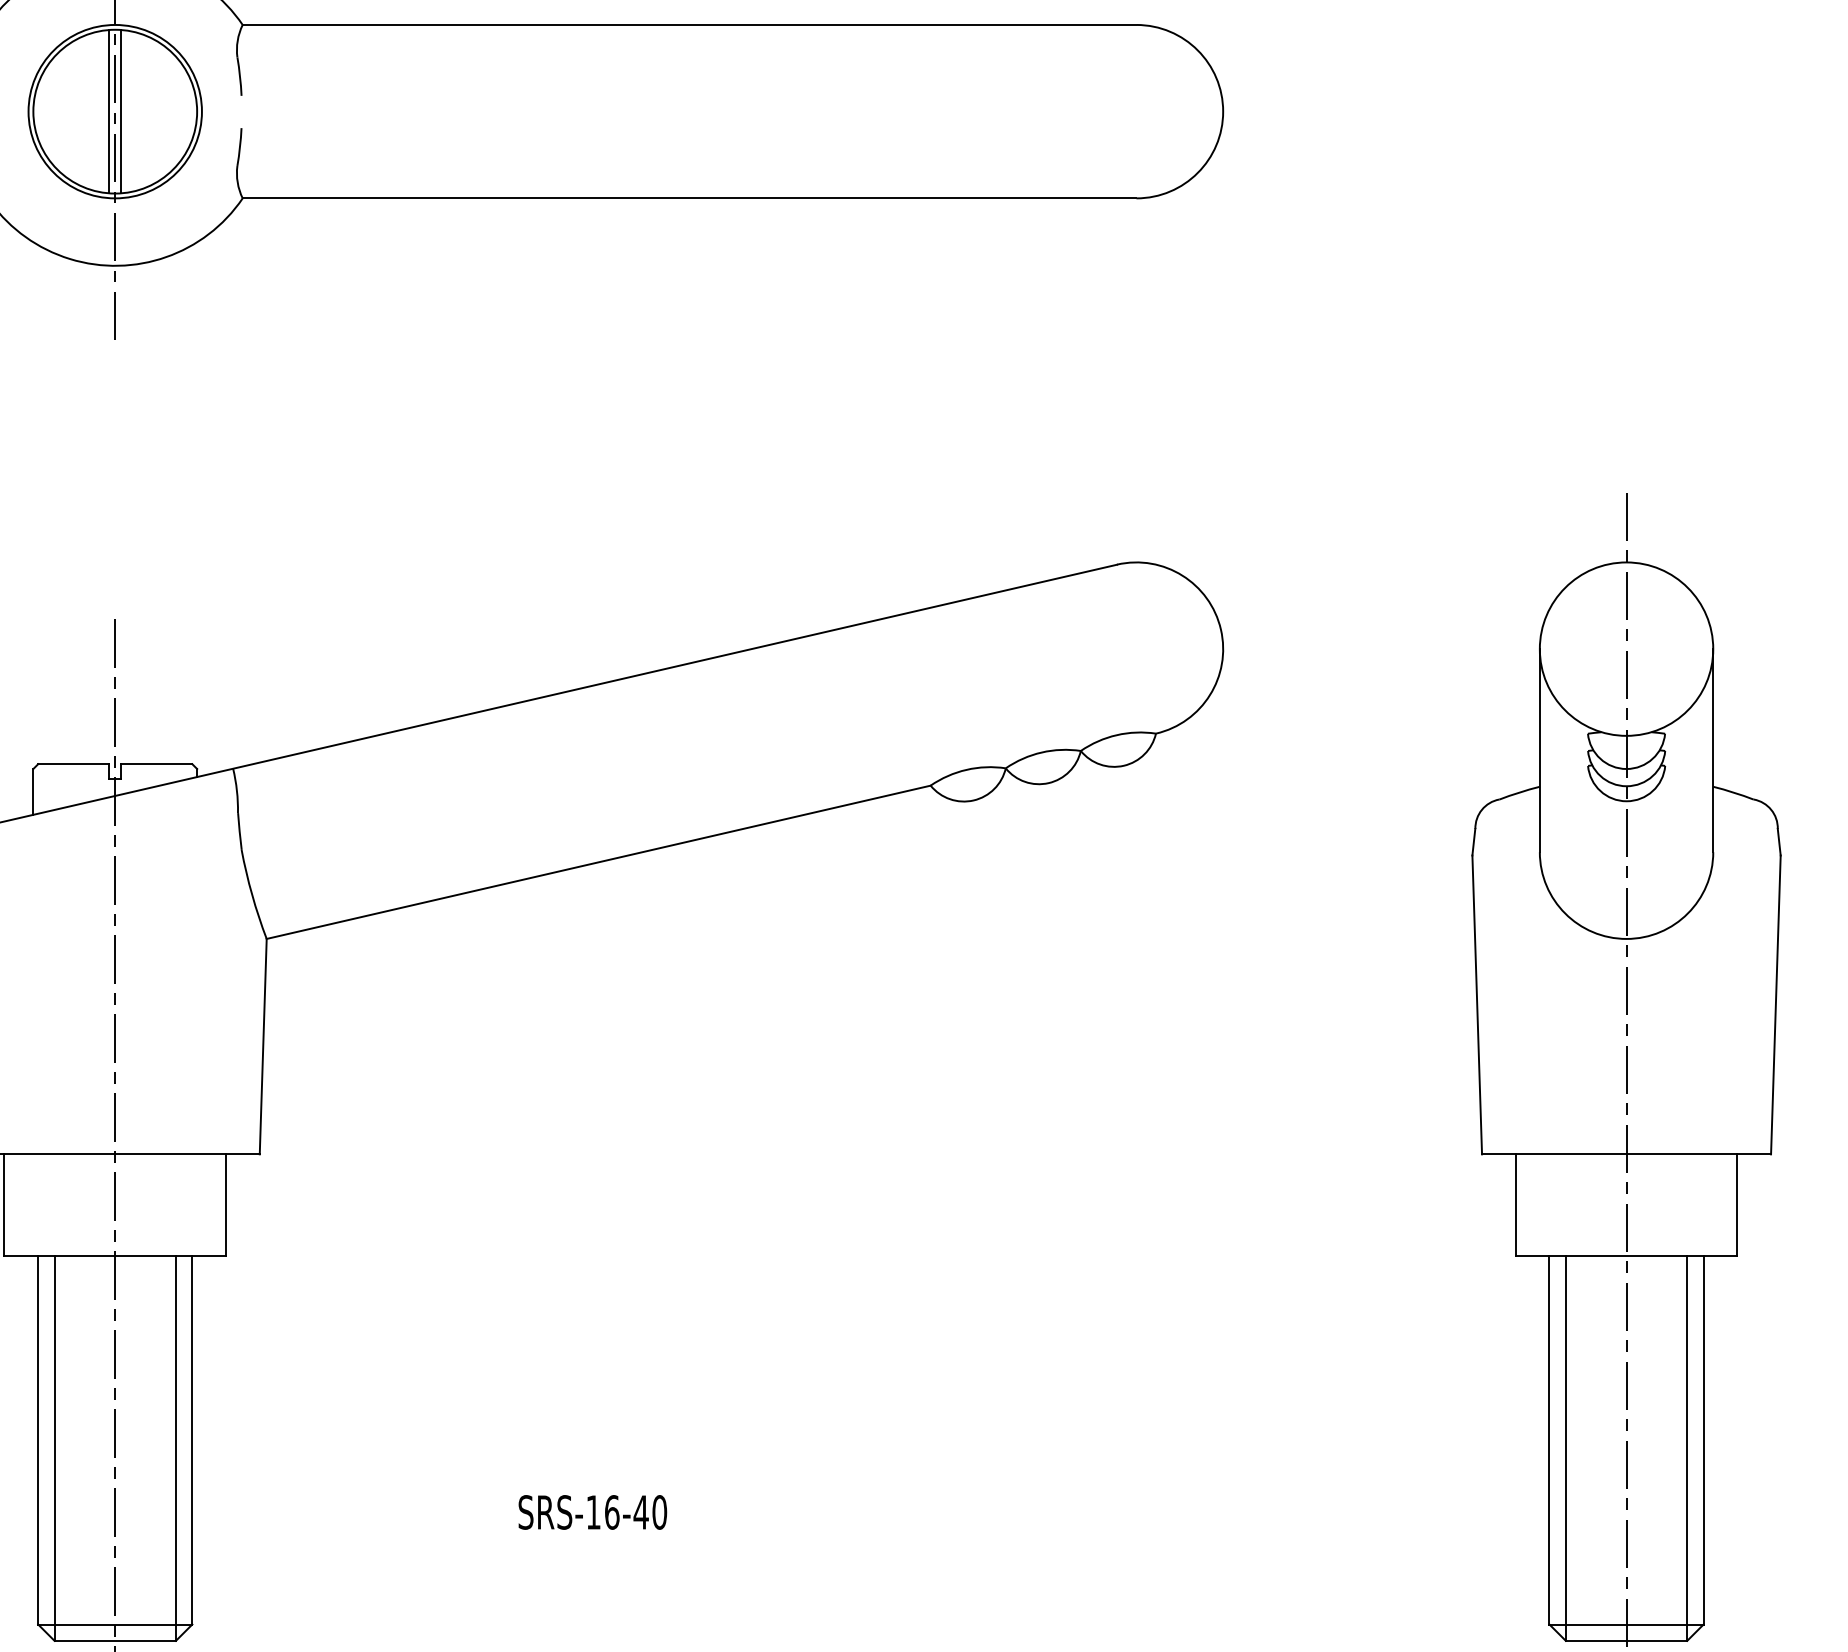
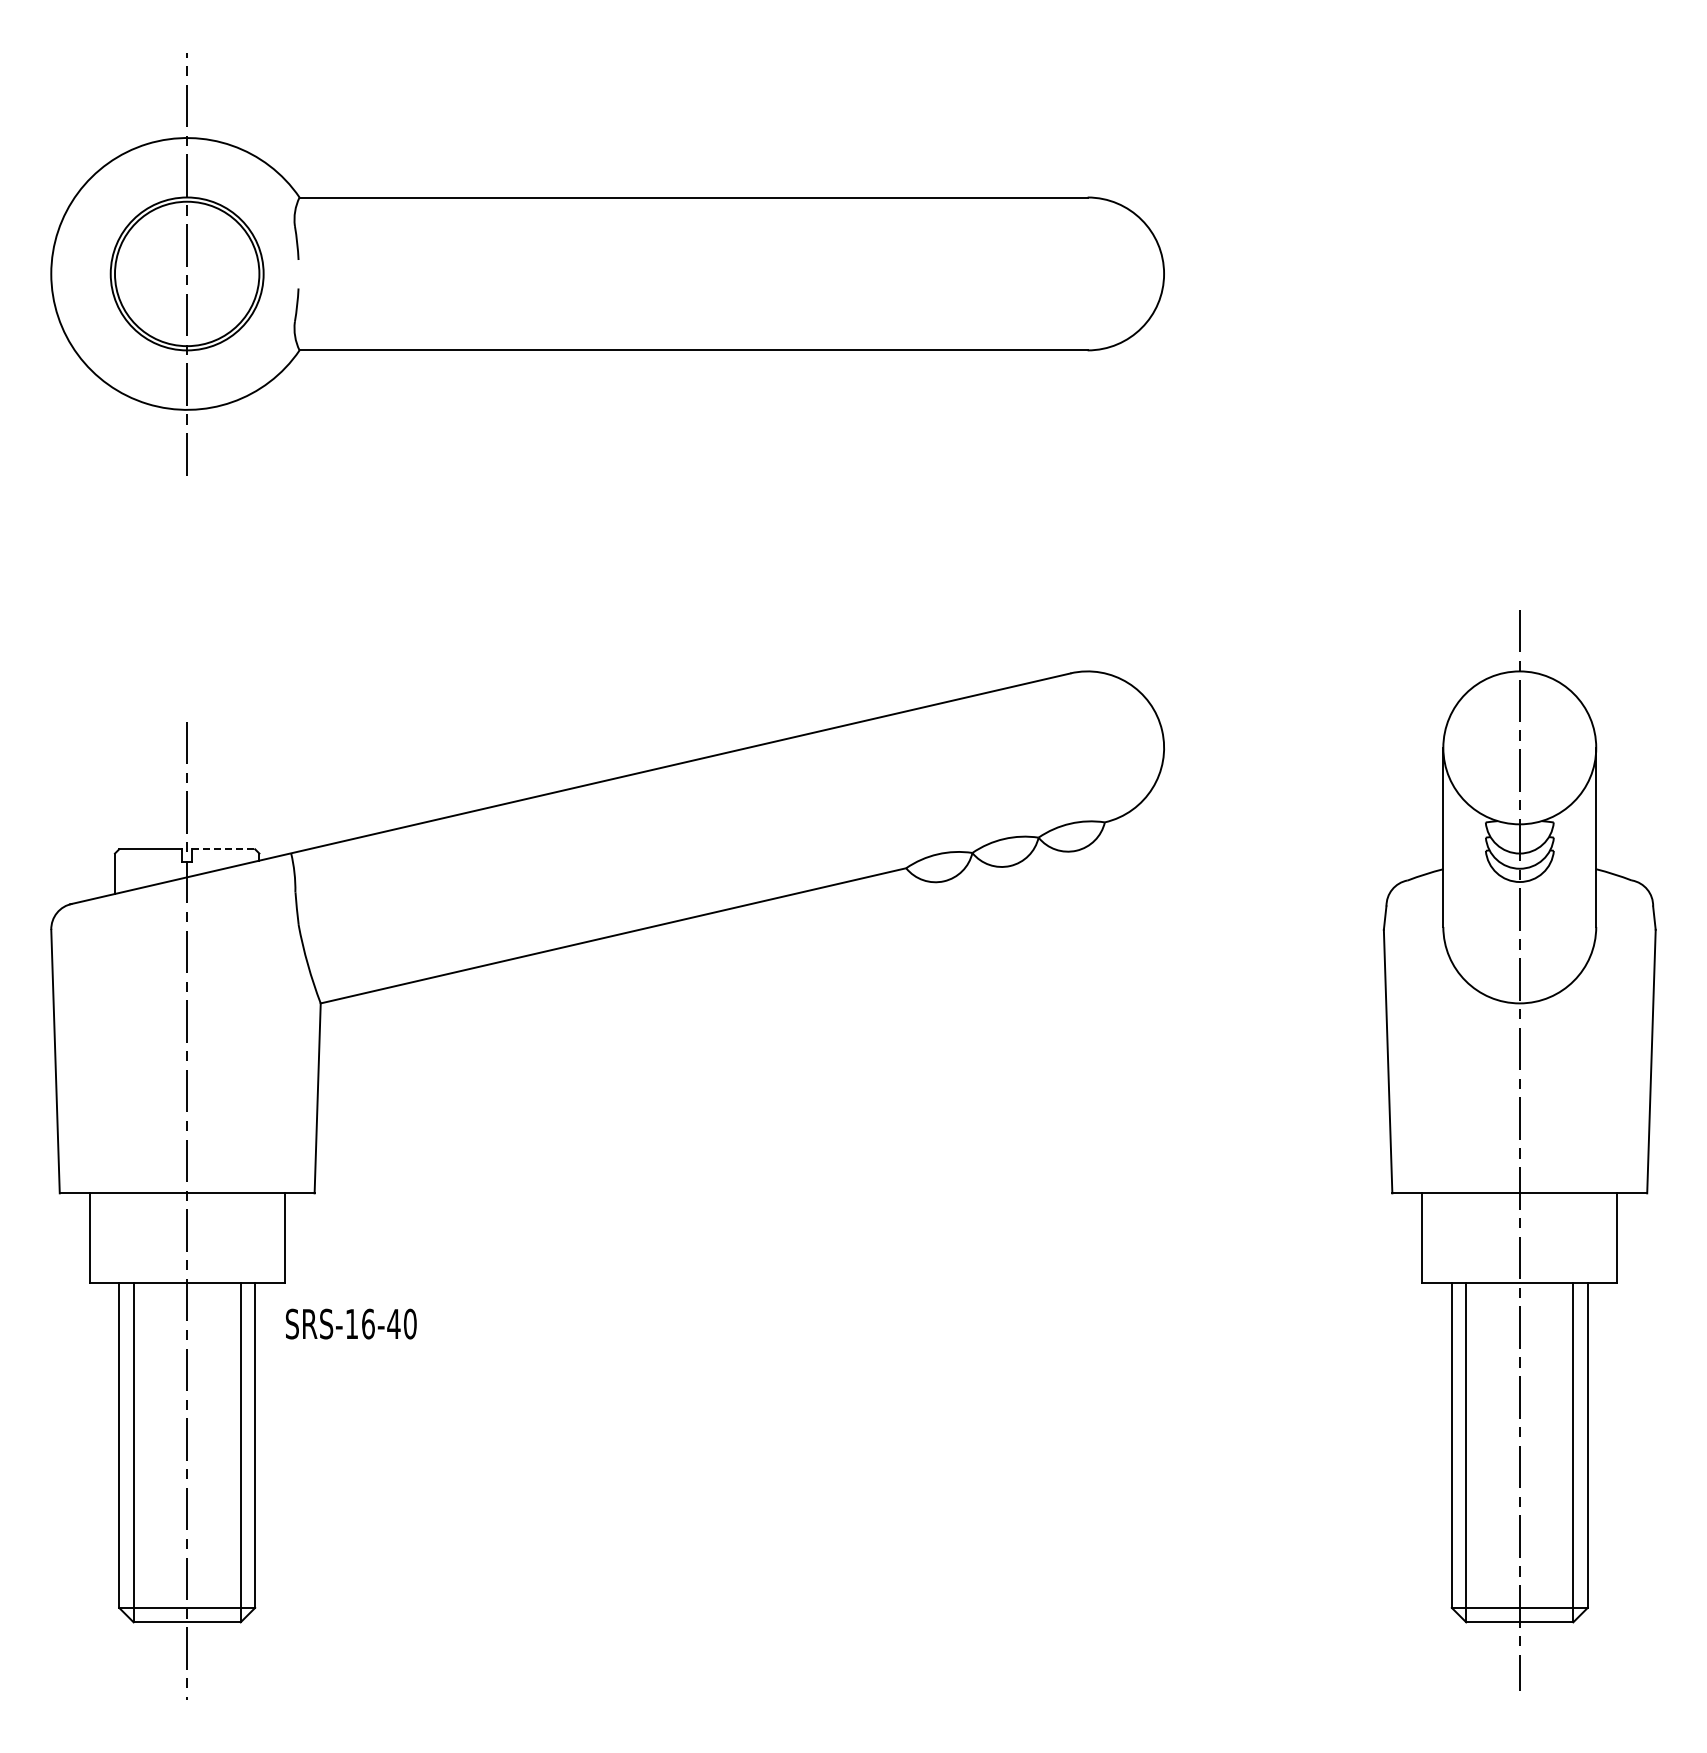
line: (109, 111) -> (182, 273), removed
line: (121, 111) -> (192, 273), removed
line: (157, 764) -> (224, 849), solid -> dashed
text: (593, 1511) -> (351, 1323), moved

